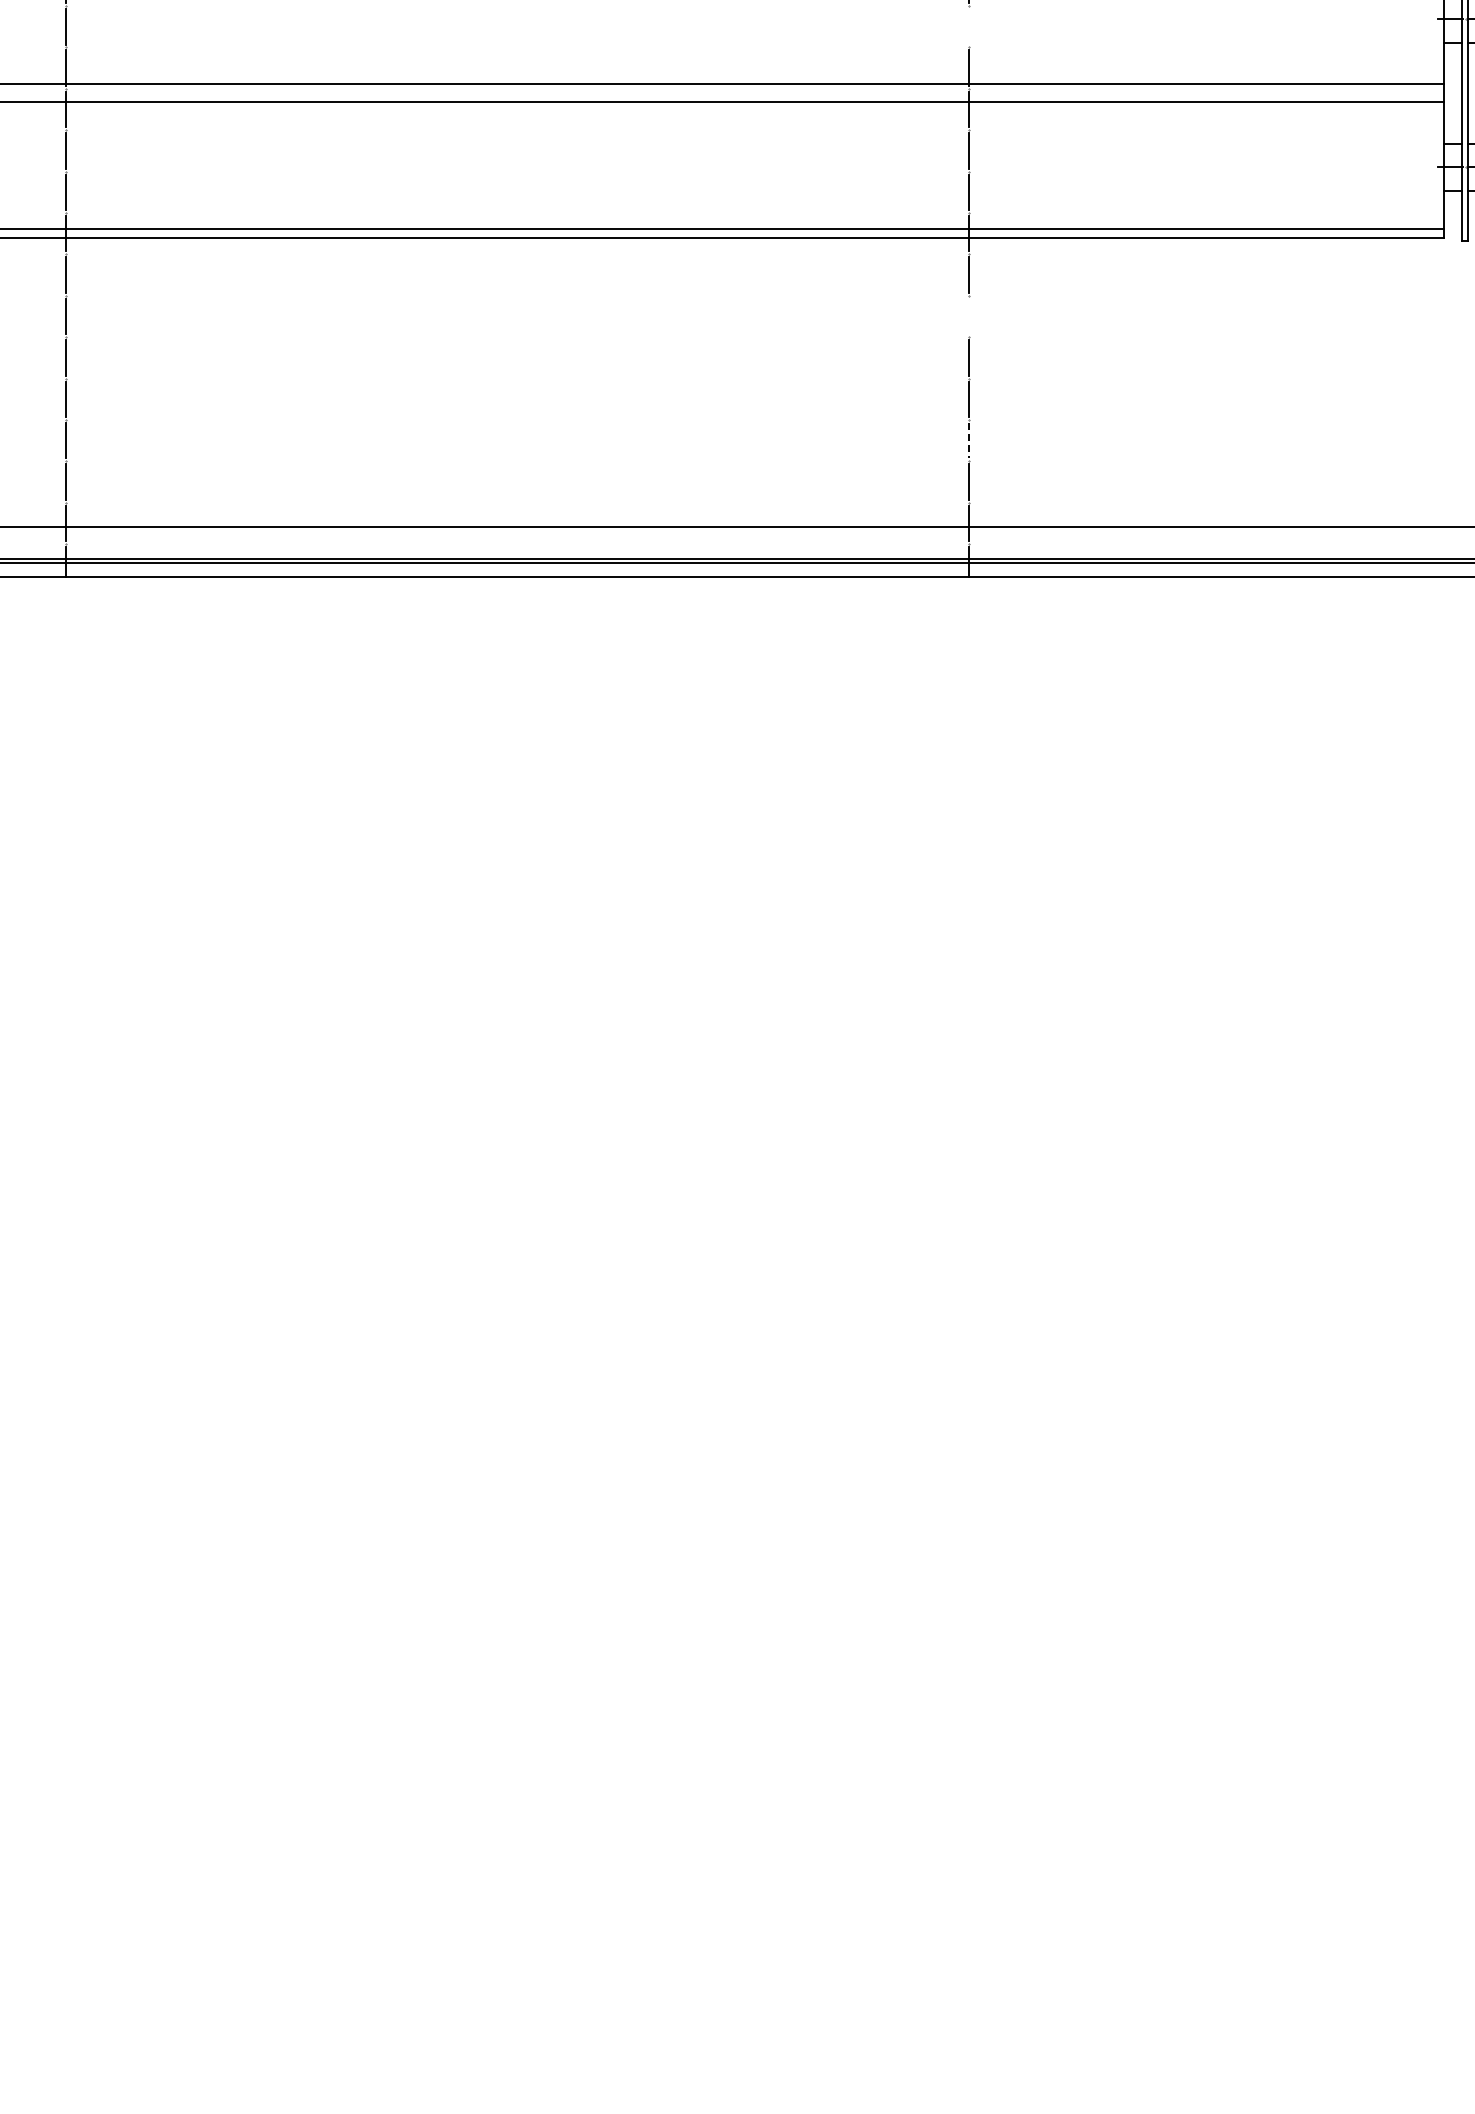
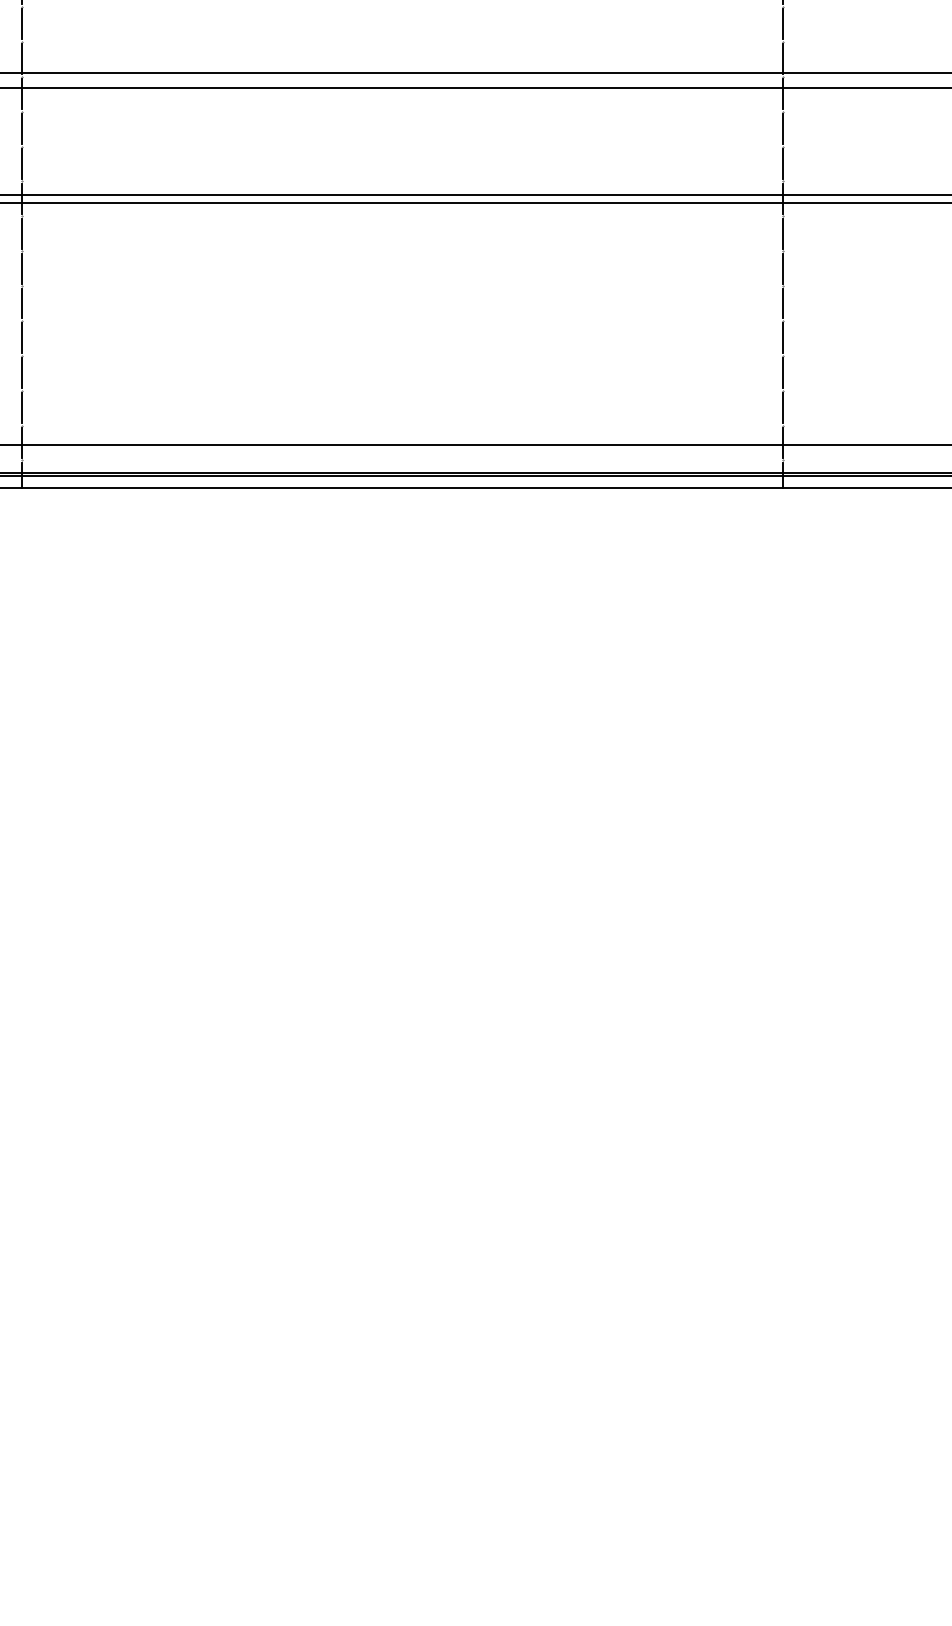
line: (969, 26) -> (782, 24), added
line: (969, 316) -> (782, 268), added
line: (969, 440) -> (782, 373), dashed -> solid

